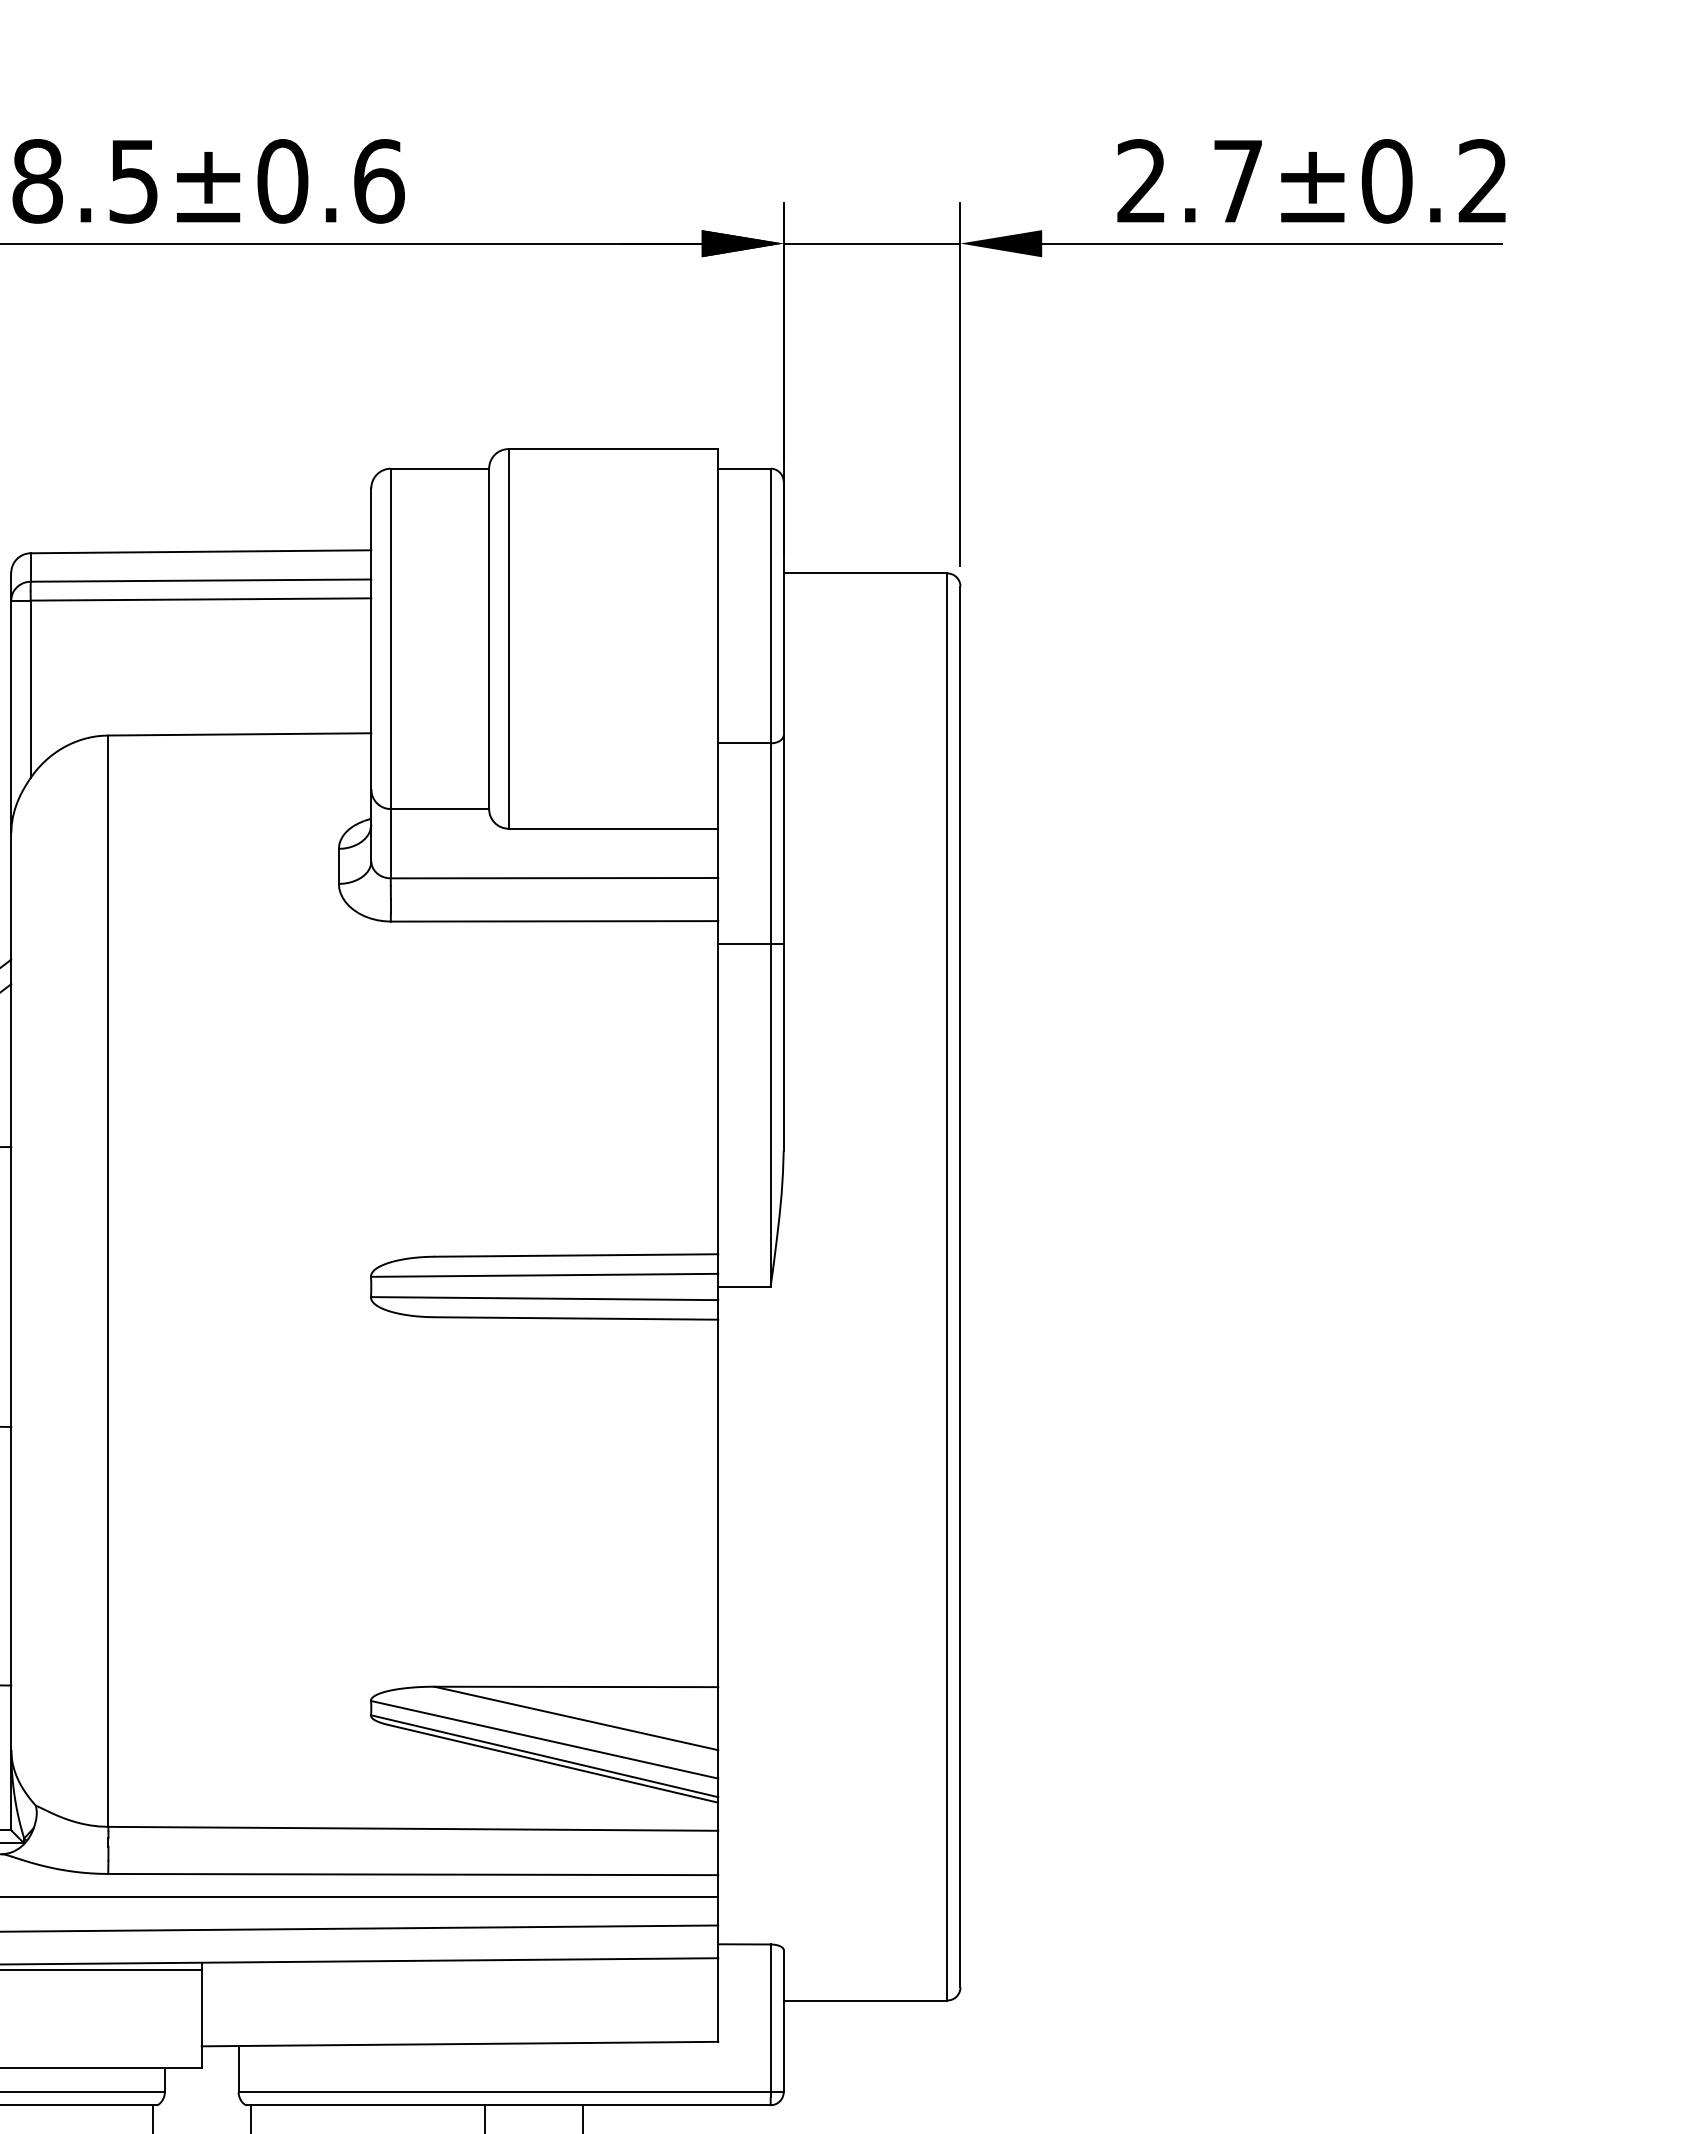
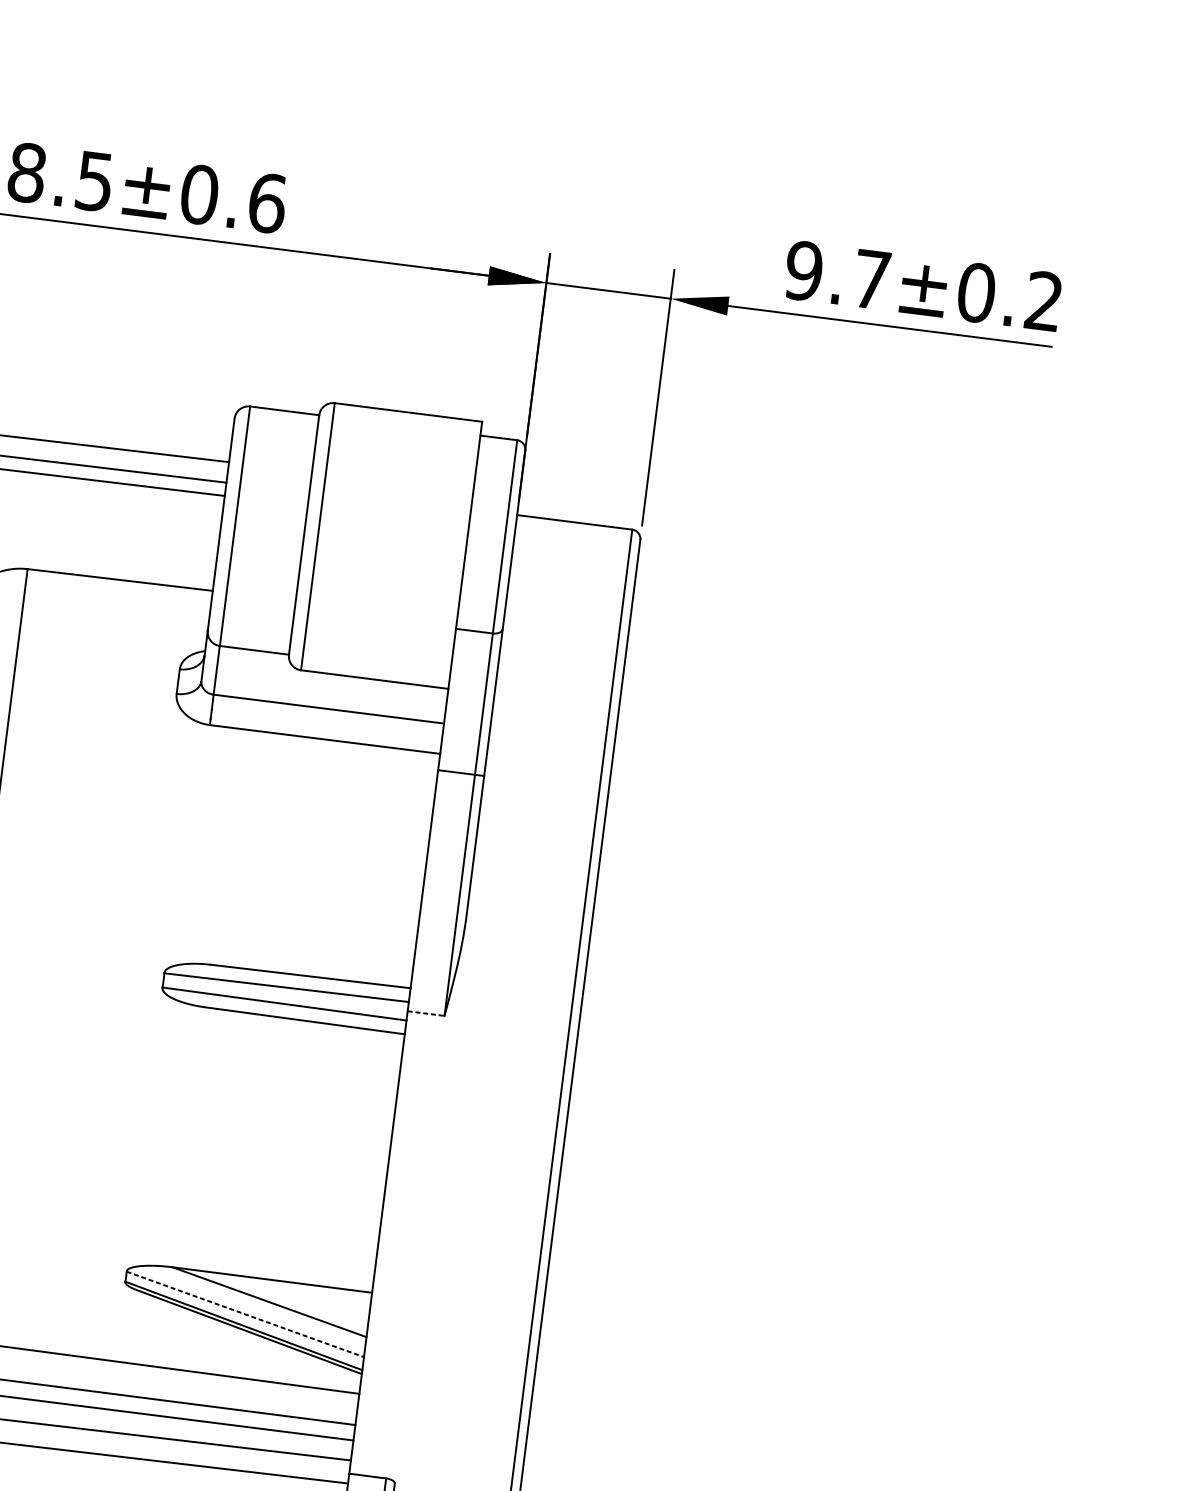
text: (1141, 181) -> (803, 271), 2.7±0.2 -> 9.7±0.2
line: (744, 1286) -> (426, 1013), solid -> dashed
line: (544, 1739) -> (245, 1314), solid -> dashed

